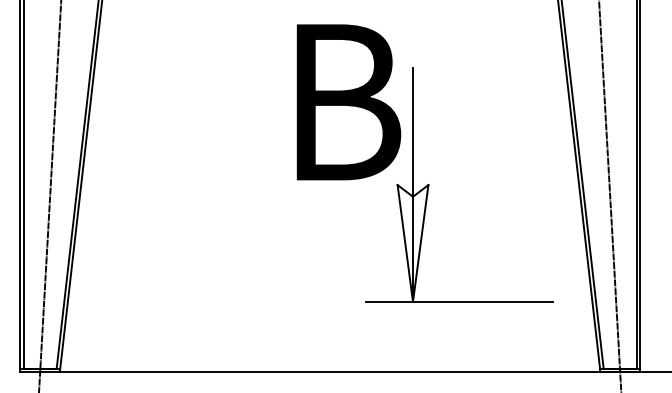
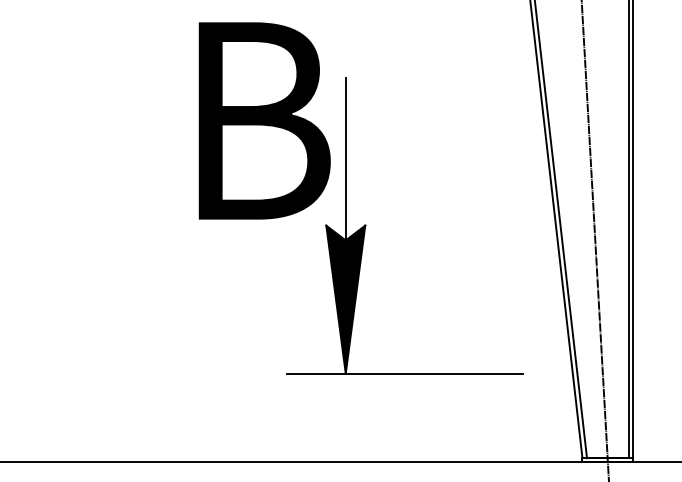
fill: (412, 243) -> (345, 299), added

